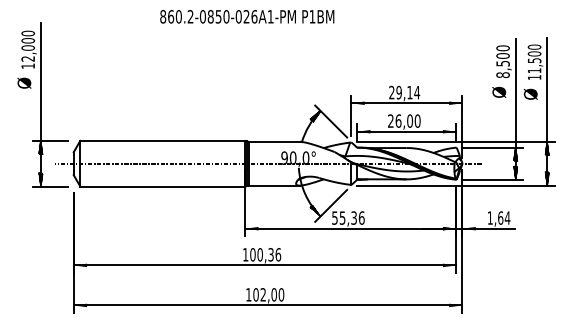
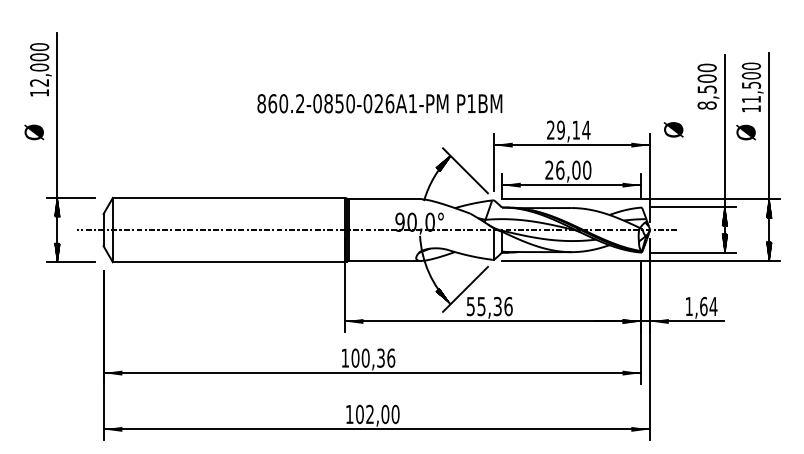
text: (247, 16) -> (380, 103), moved
text: (24, 82) -> (34, 131), moved
text: (499, 91) -> (674, 128), moved

